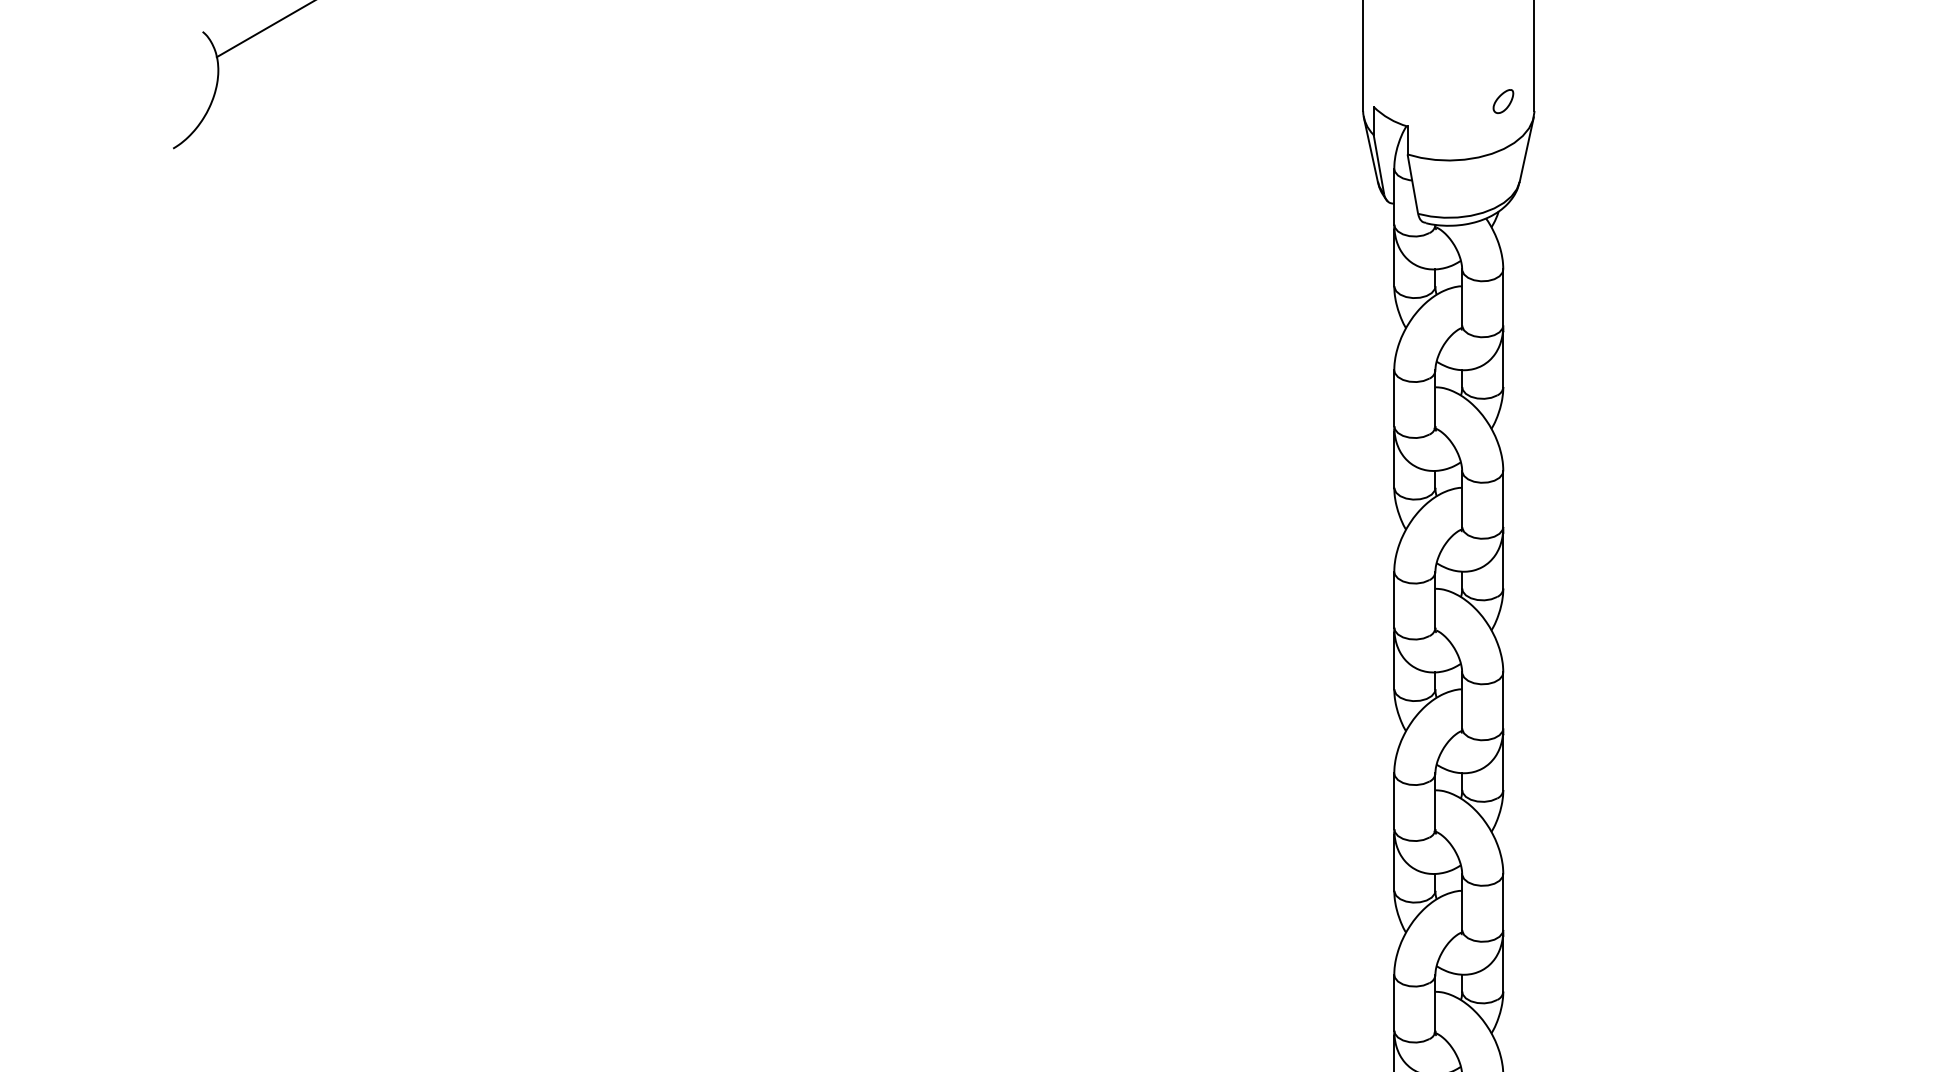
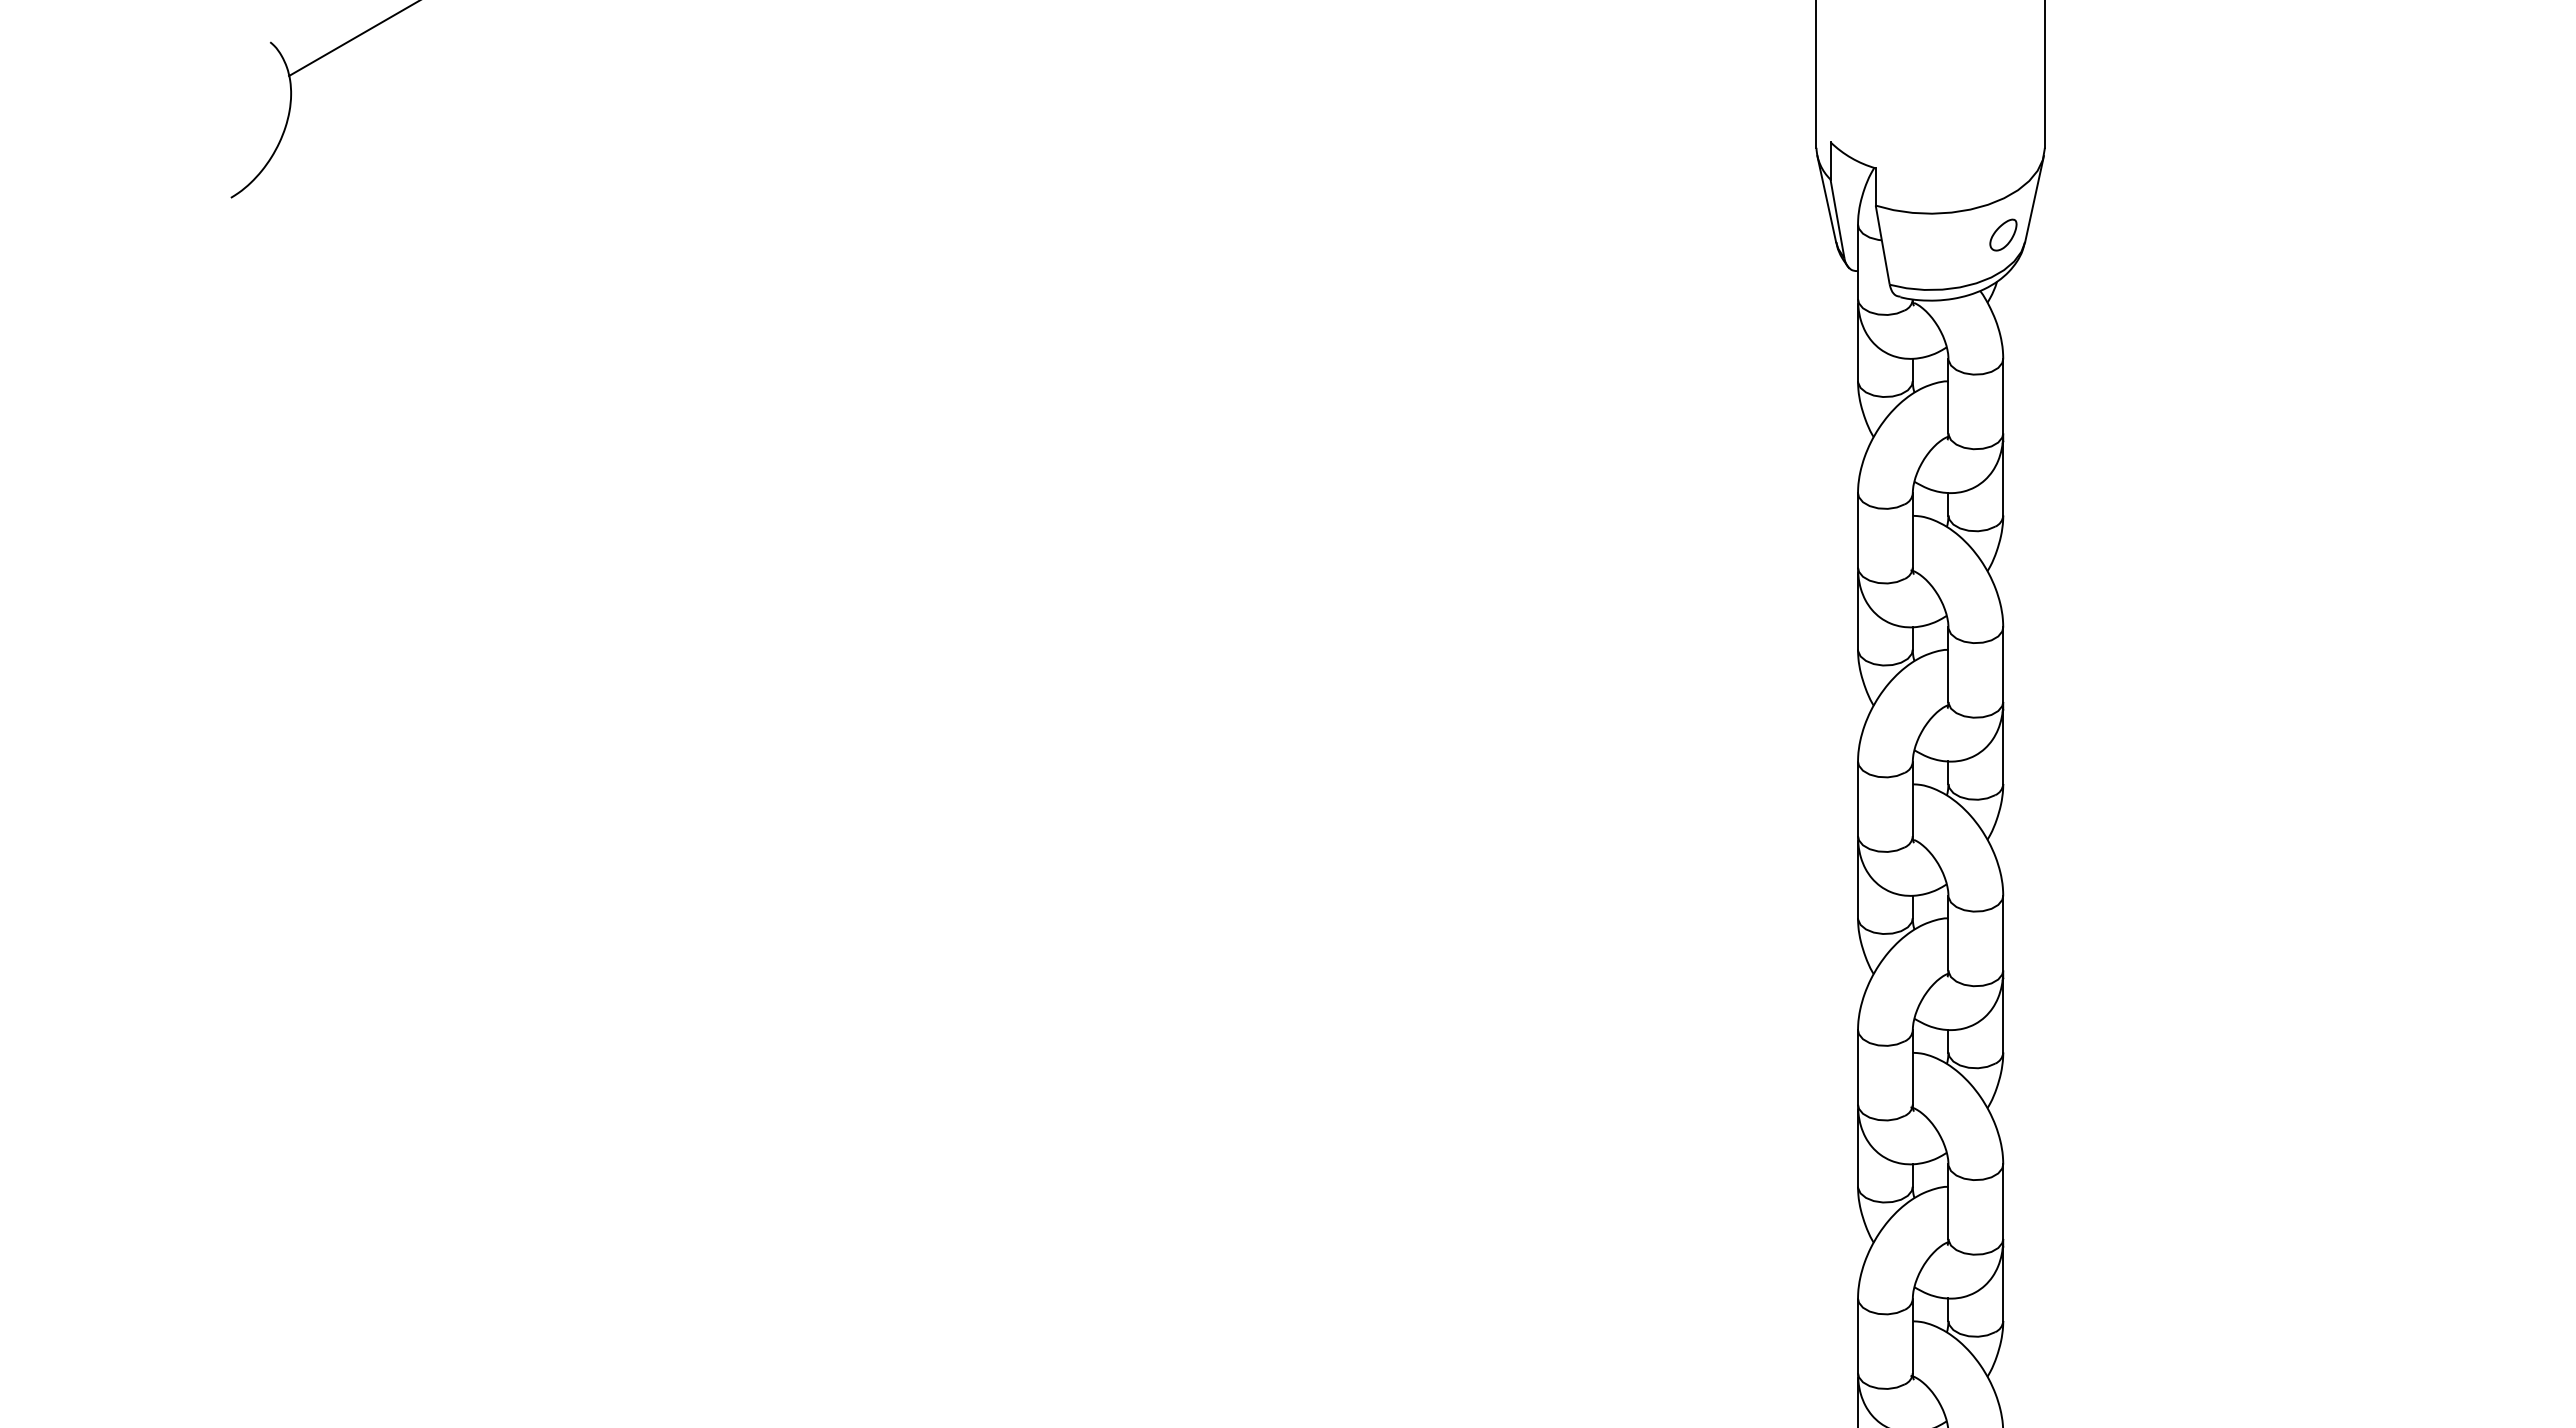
part: (1503, 101) -> (2003, 234), moved

